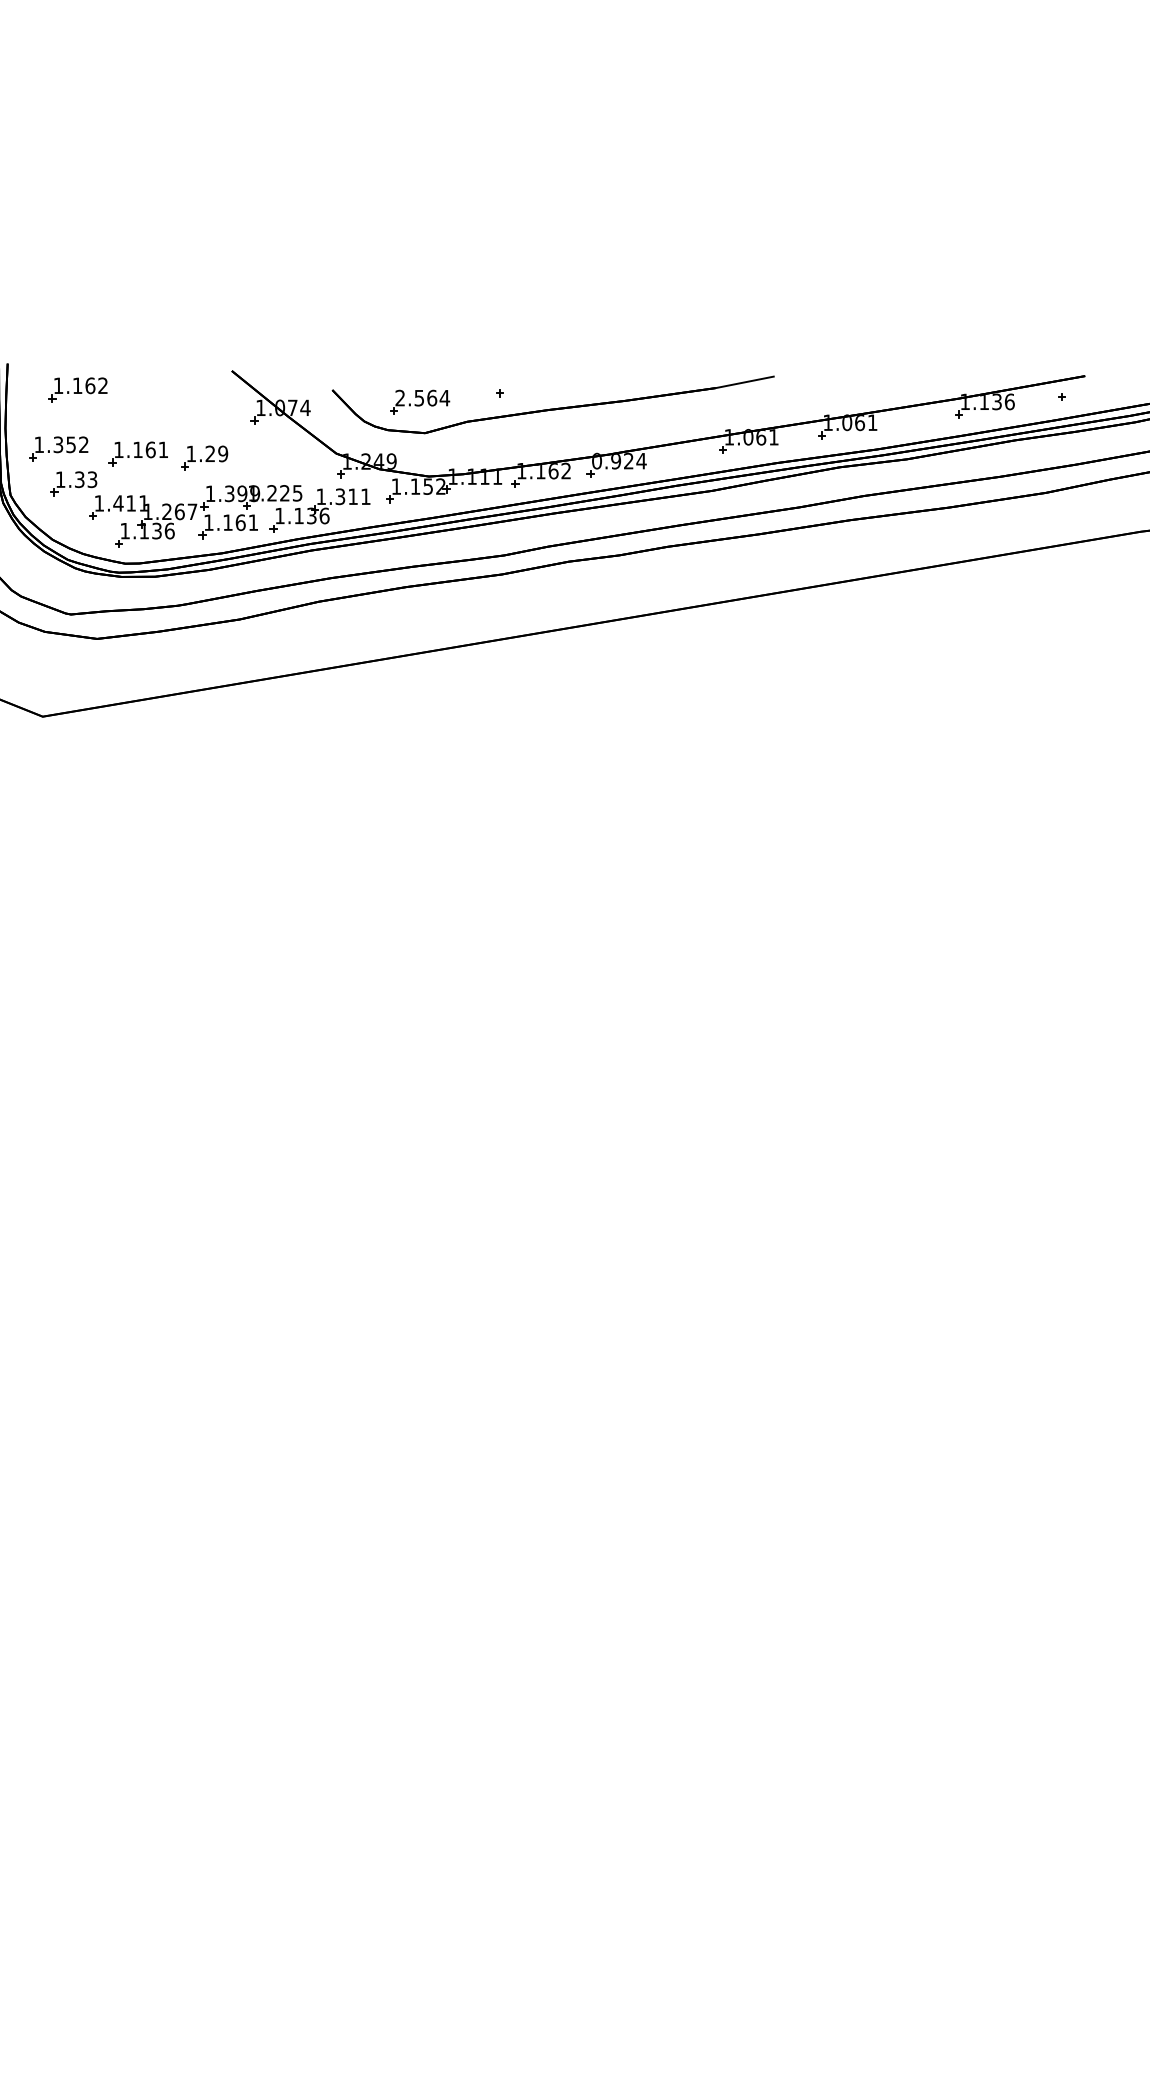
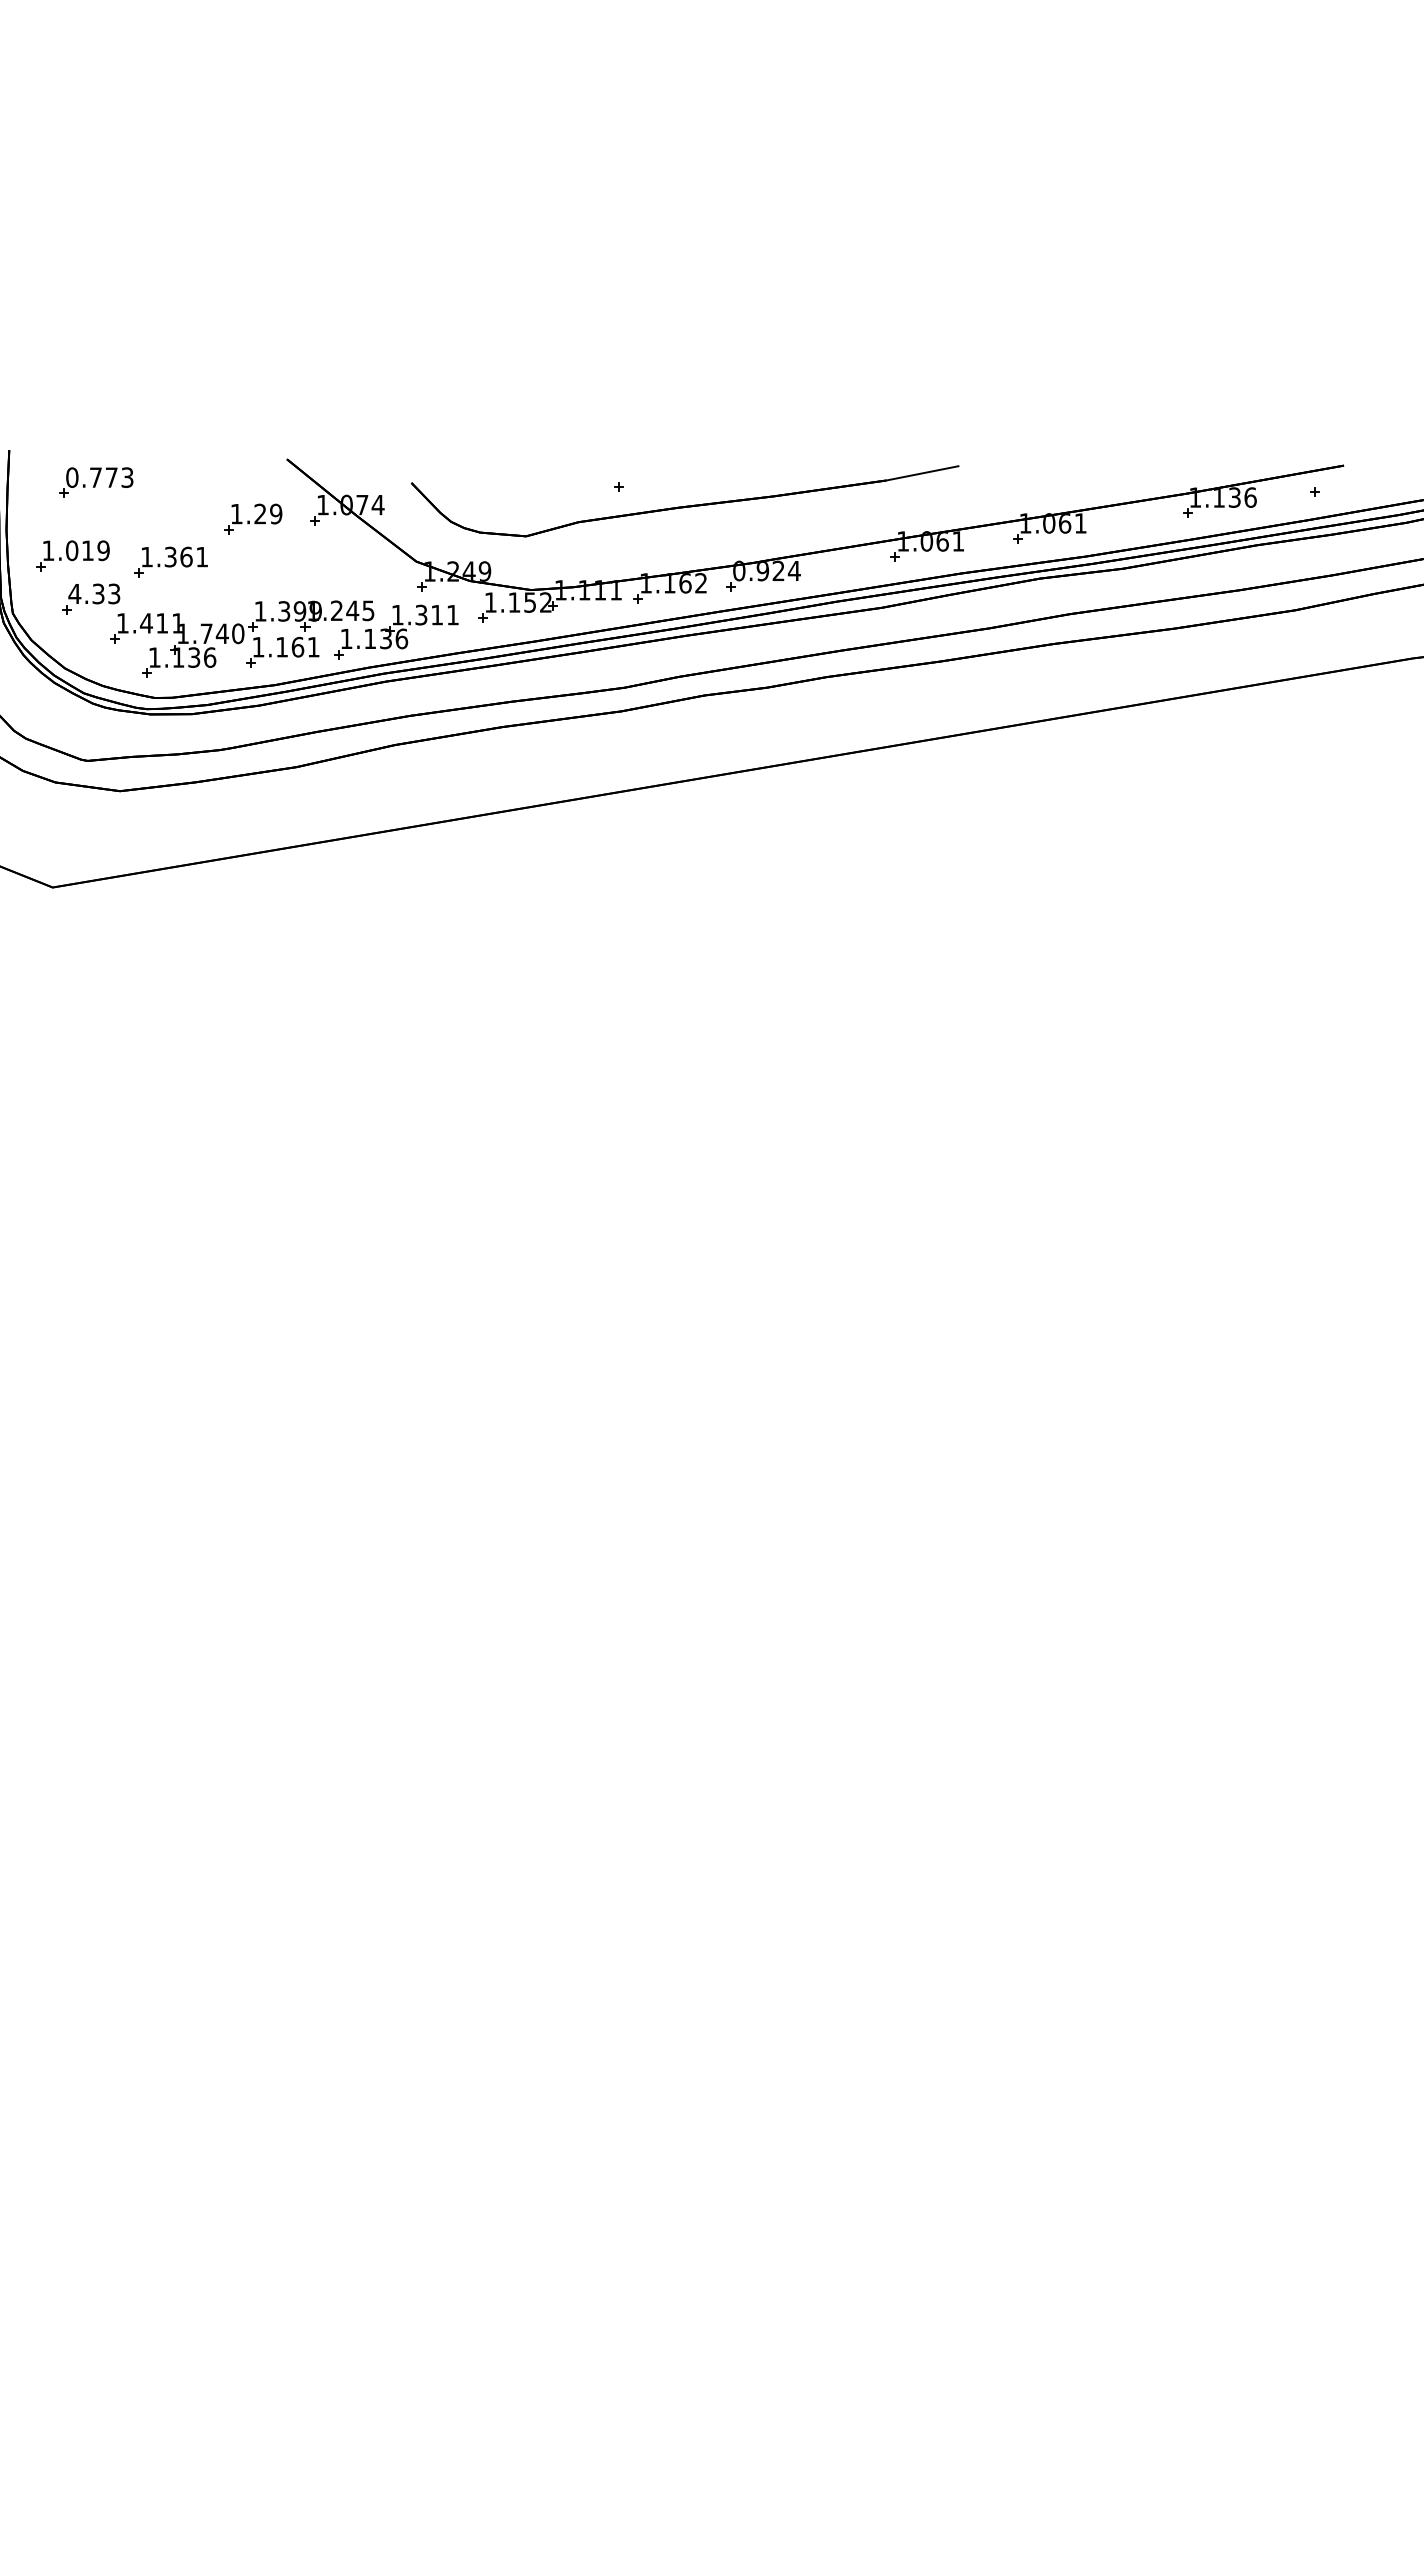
text: (80, 385) -> (99, 477), 1.162 -> 0.773
part: (420, 401) -> (520, 497), removed
text: (70, 444) -> (87, 550), 1.352 -> 1.019
text: (137, 449) -> (170, 556), 1.161 -> 1.361
part: (204, 457) -> (253, 518), moved
text: (60, 479) -> (74, 593), 1.33 -> 4.33
text: (284, 493) -> (352, 610), 1.225 -> 1.245
text: (179, 511) -> (222, 633), 1.267 -> 1.740

